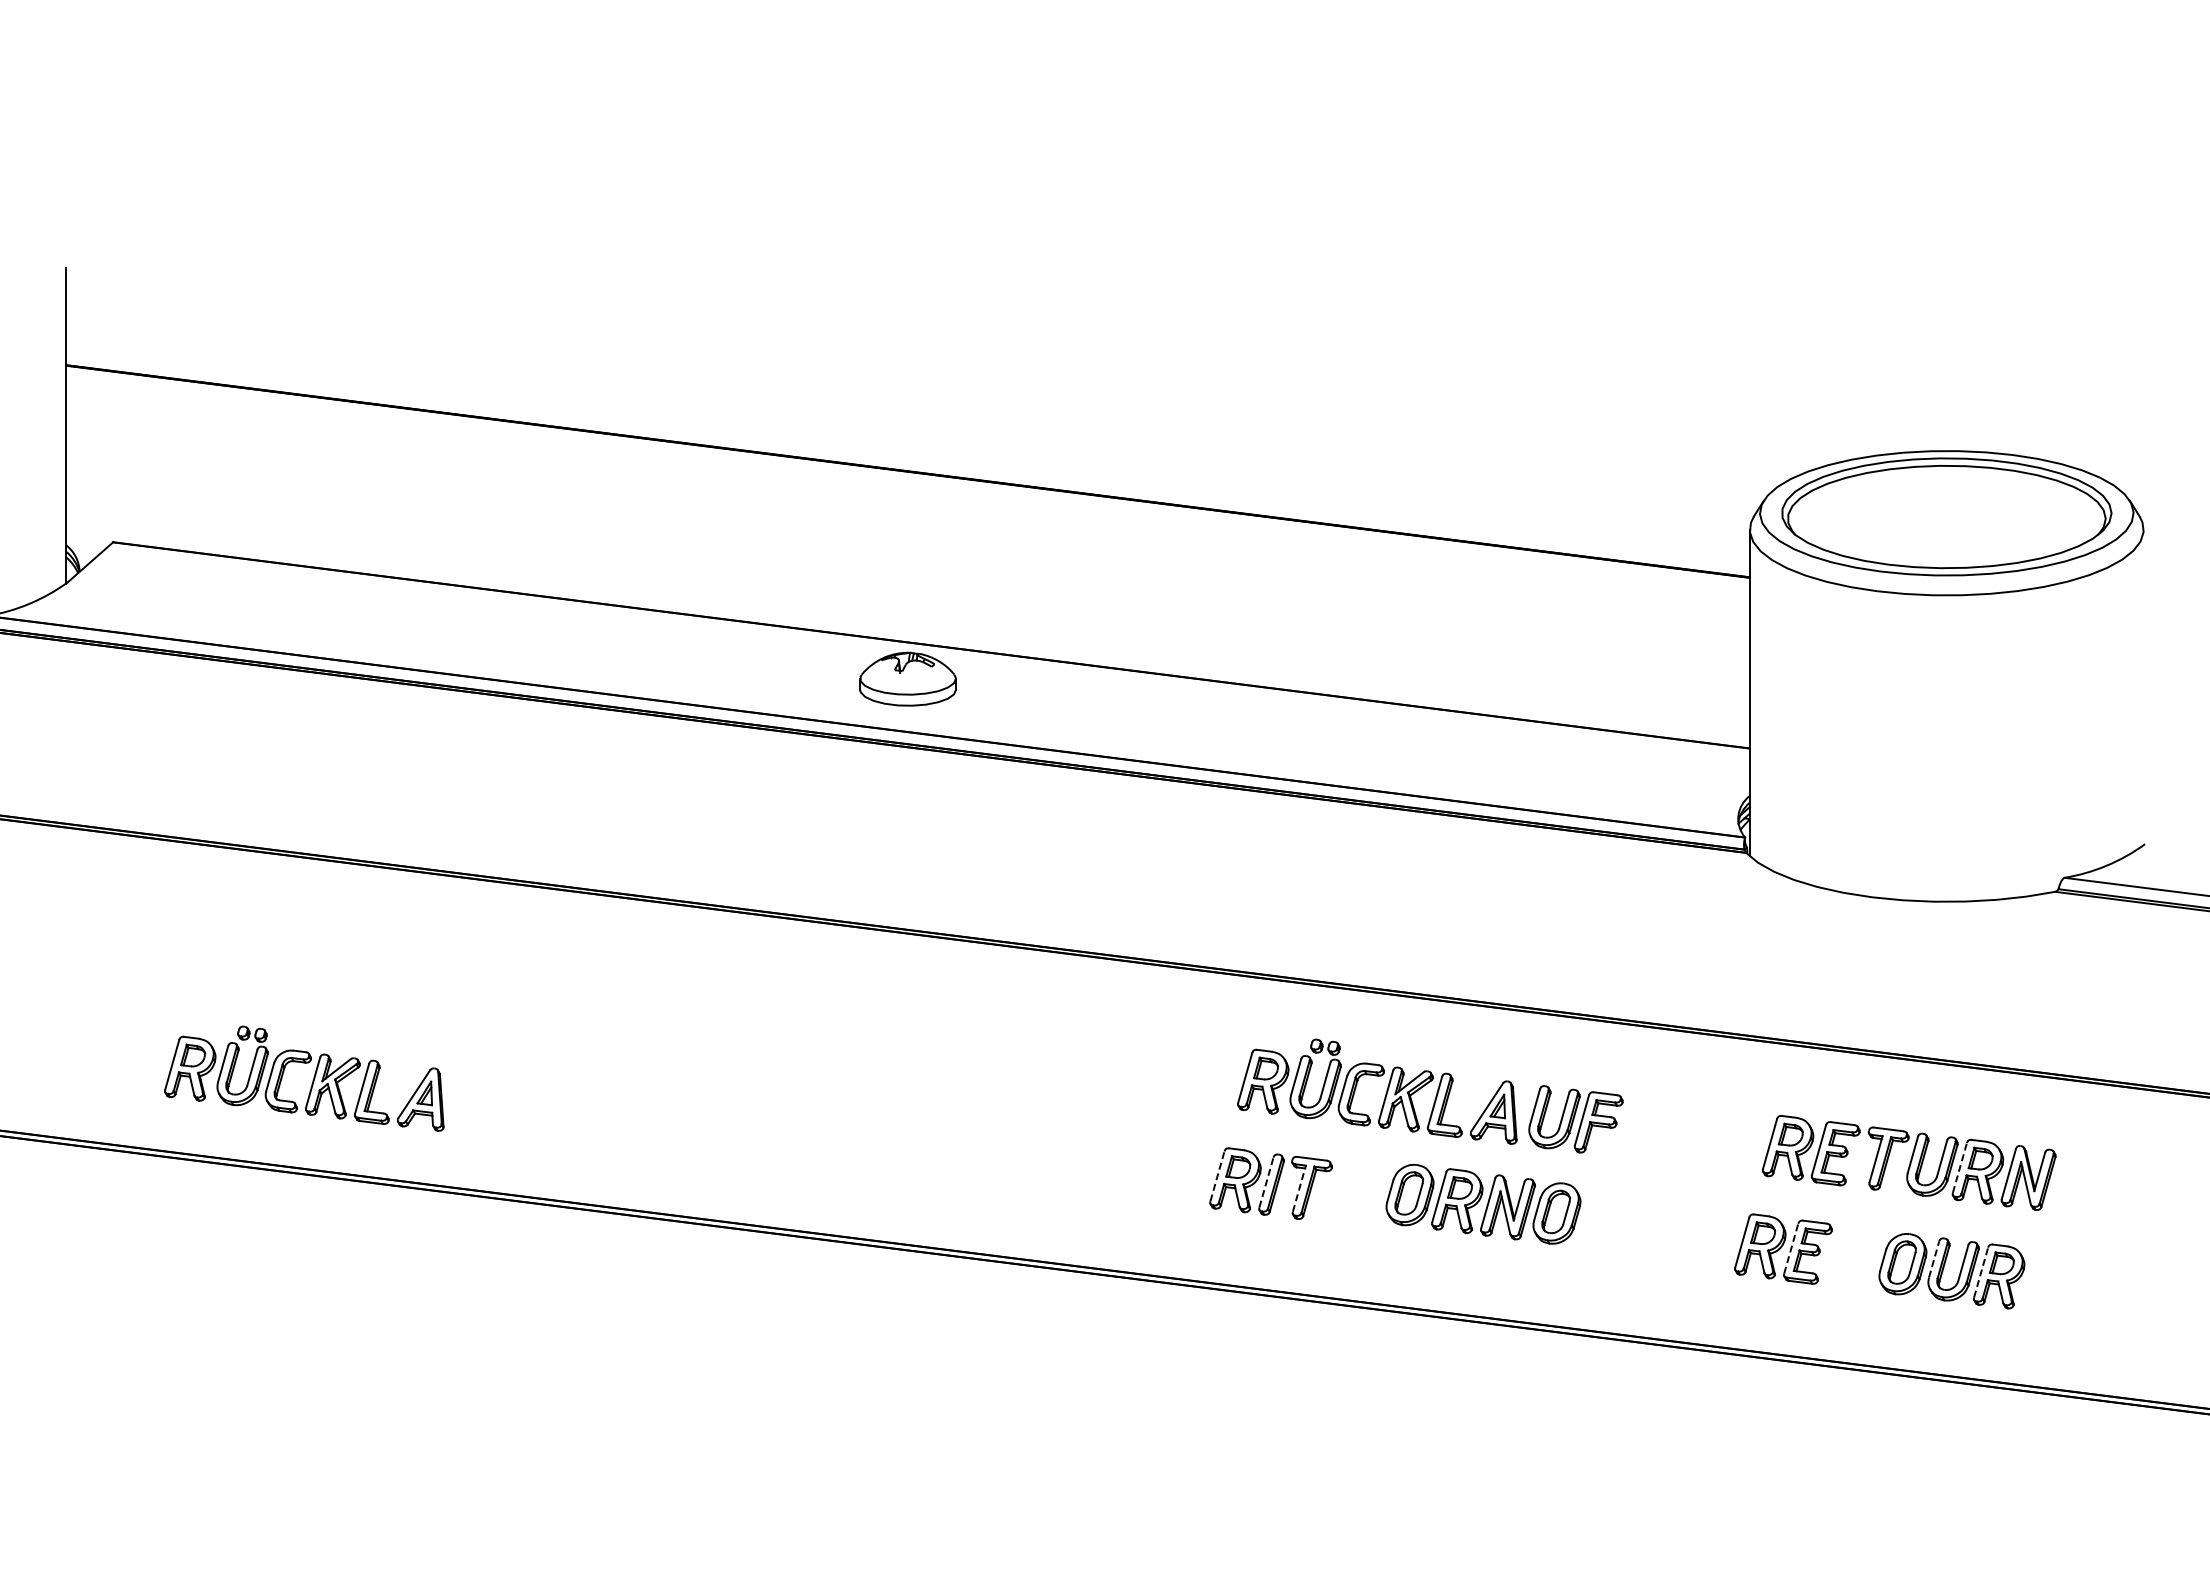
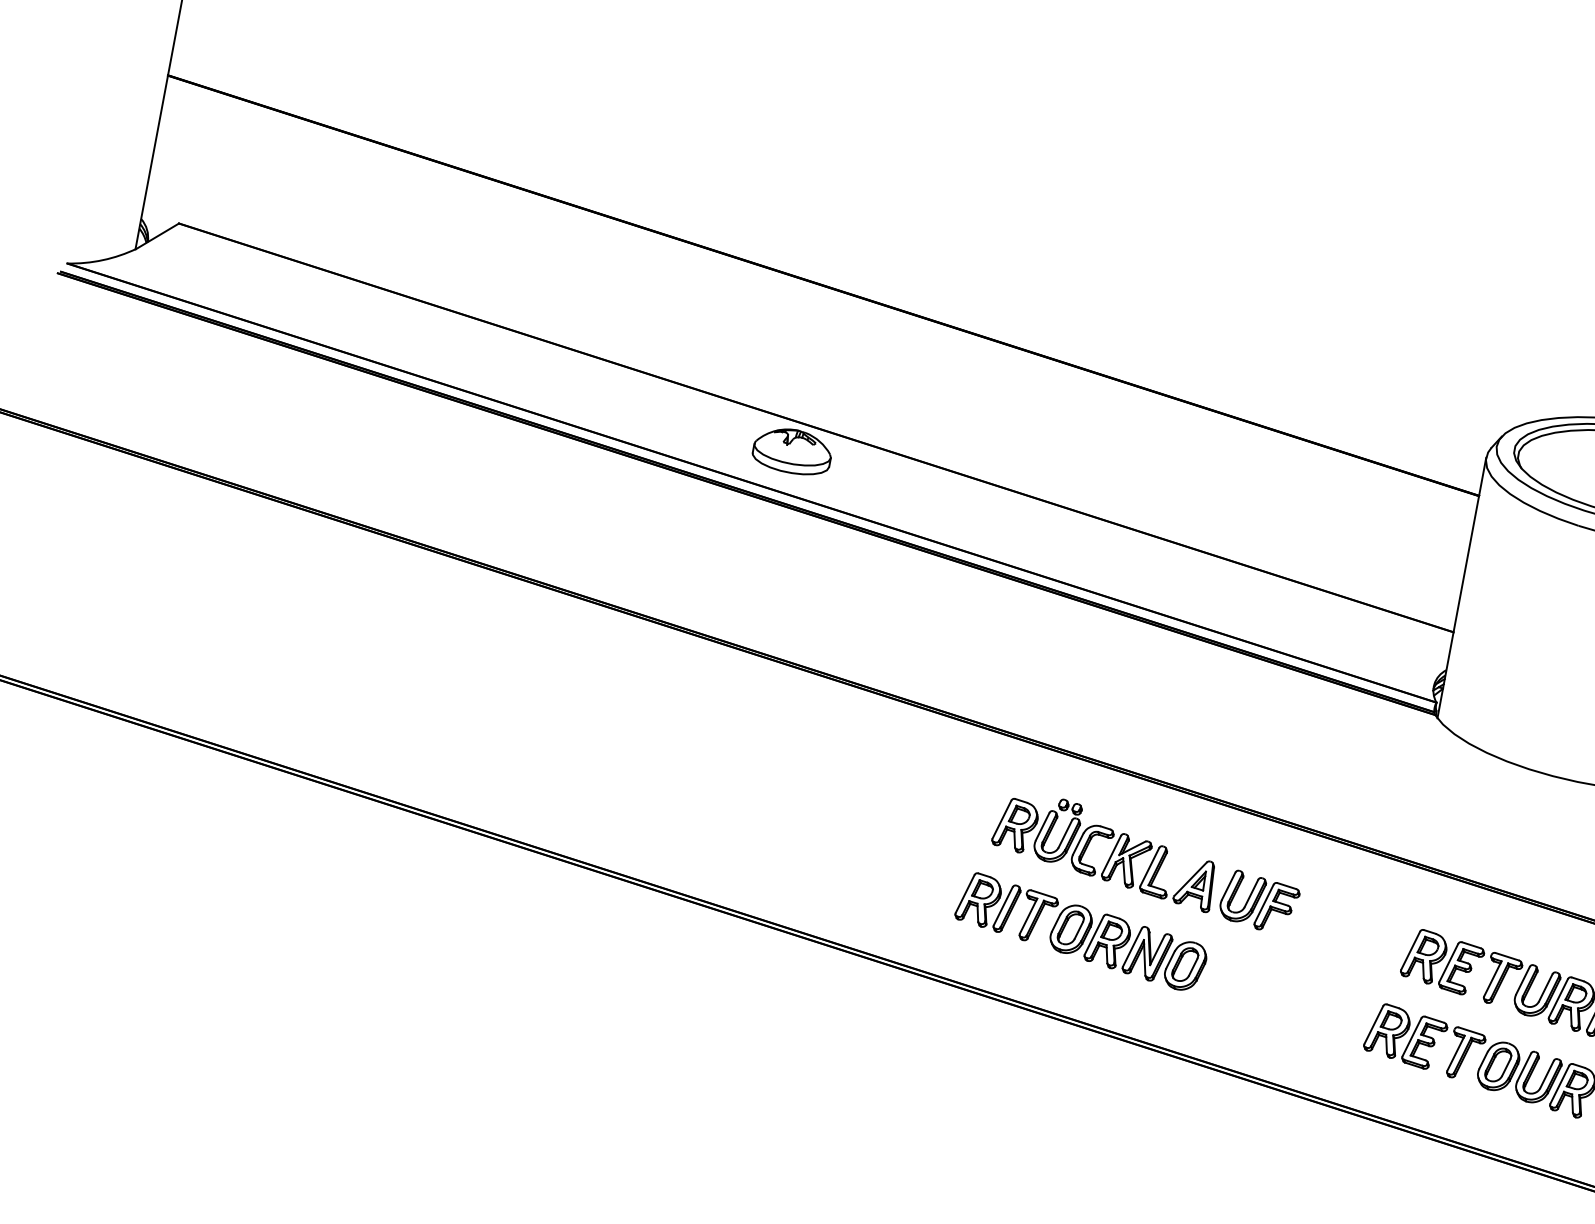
part: (312, 1080) -> (257, 682), removed
line: (1959, 1167) -> (1558, 997), dashed -> solid
line: (1217, 1176) -> (965, 894), dashed -> solid
line: (1266, 1182) -> (1003, 906), dashed -> solid
line: (1299, 1188) -> (1028, 915), dashed -> solid
part: (1483, 1203) -> (1128, 947), moved
line: (1791, 1248) -> (1412, 1037), dashed -> solid
part: (1860, 1257) -> (1465, 1054), added
line: (1934, 1259) -> (1524, 1067), dashed -> solid
line: (1981, 1272) -> (1560, 1084), dashed -> solid

